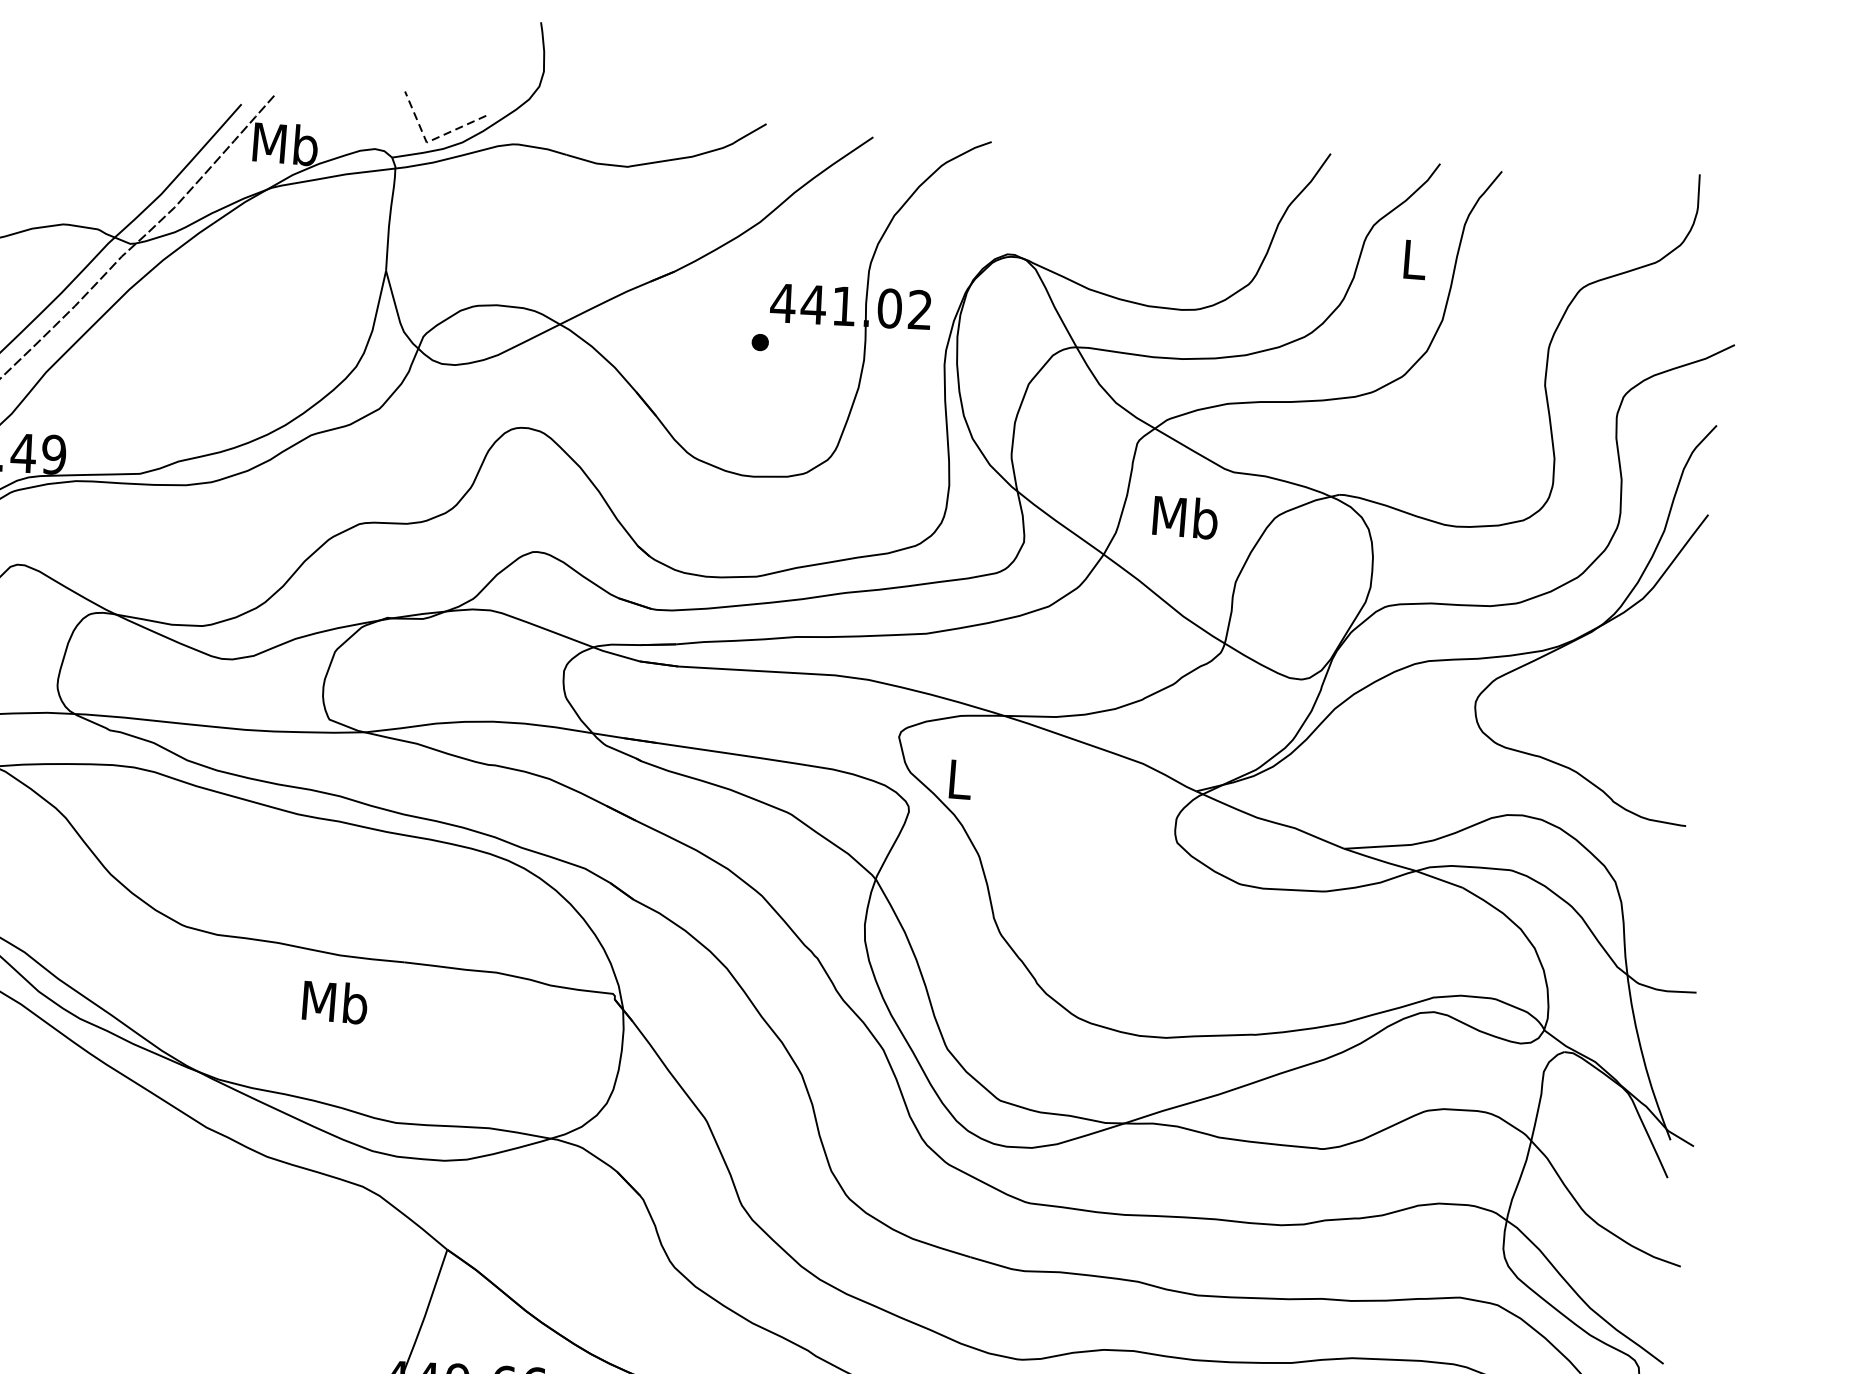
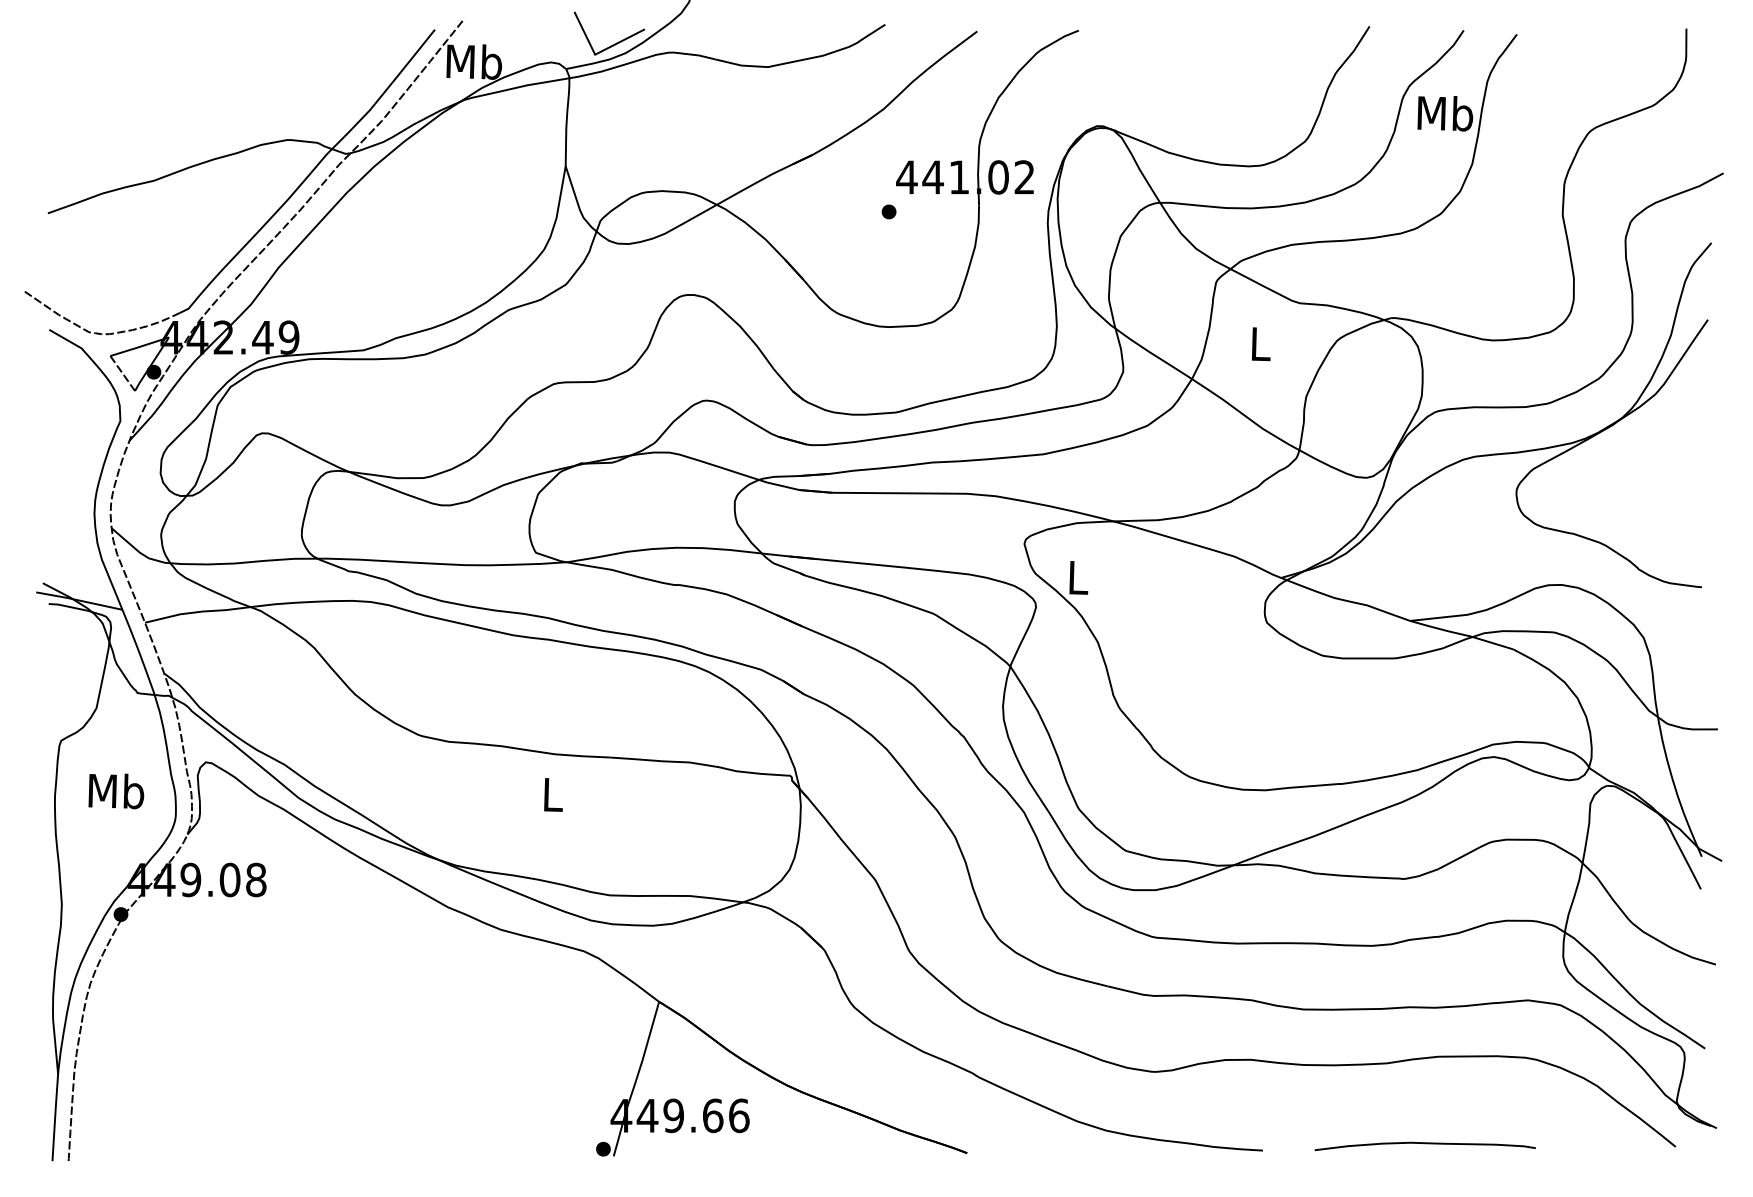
line: (429, 141) -> (597, 53), dashed -> solid
text: (1414, 259) -> (1445, 113), L -> Mb
text: (1185, 516) -> (1260, 343), Mb -> L
text: (334, 1002) -> (552, 794), Mb -> L

